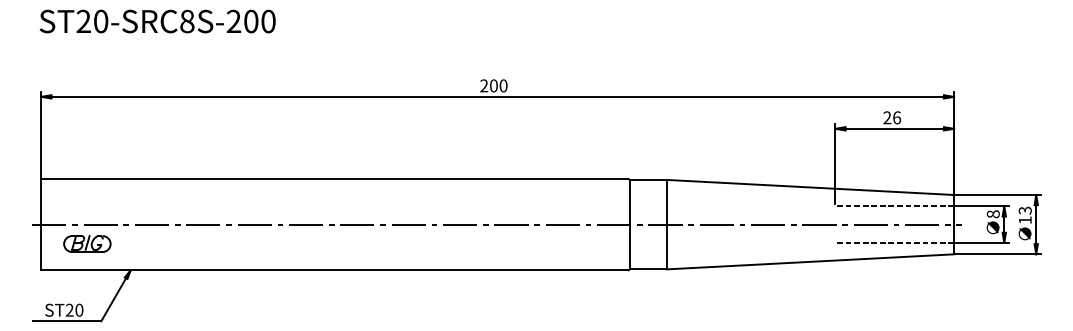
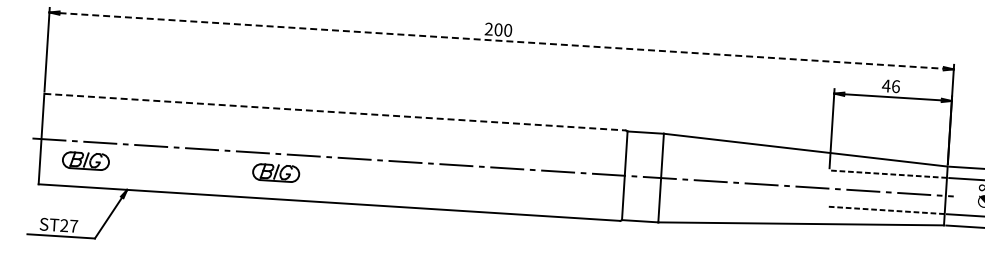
line: (498, 96) -> (502, 40), solid -> dashed
text: (887, 117) -> (886, 85), 26 -> 46
line: (334, 179) -> (334, 112), solid -> dashed
part: (279, 243) -> (276, 172), added
text: (79, 309) -> (74, 225), ST20 -> ST27

